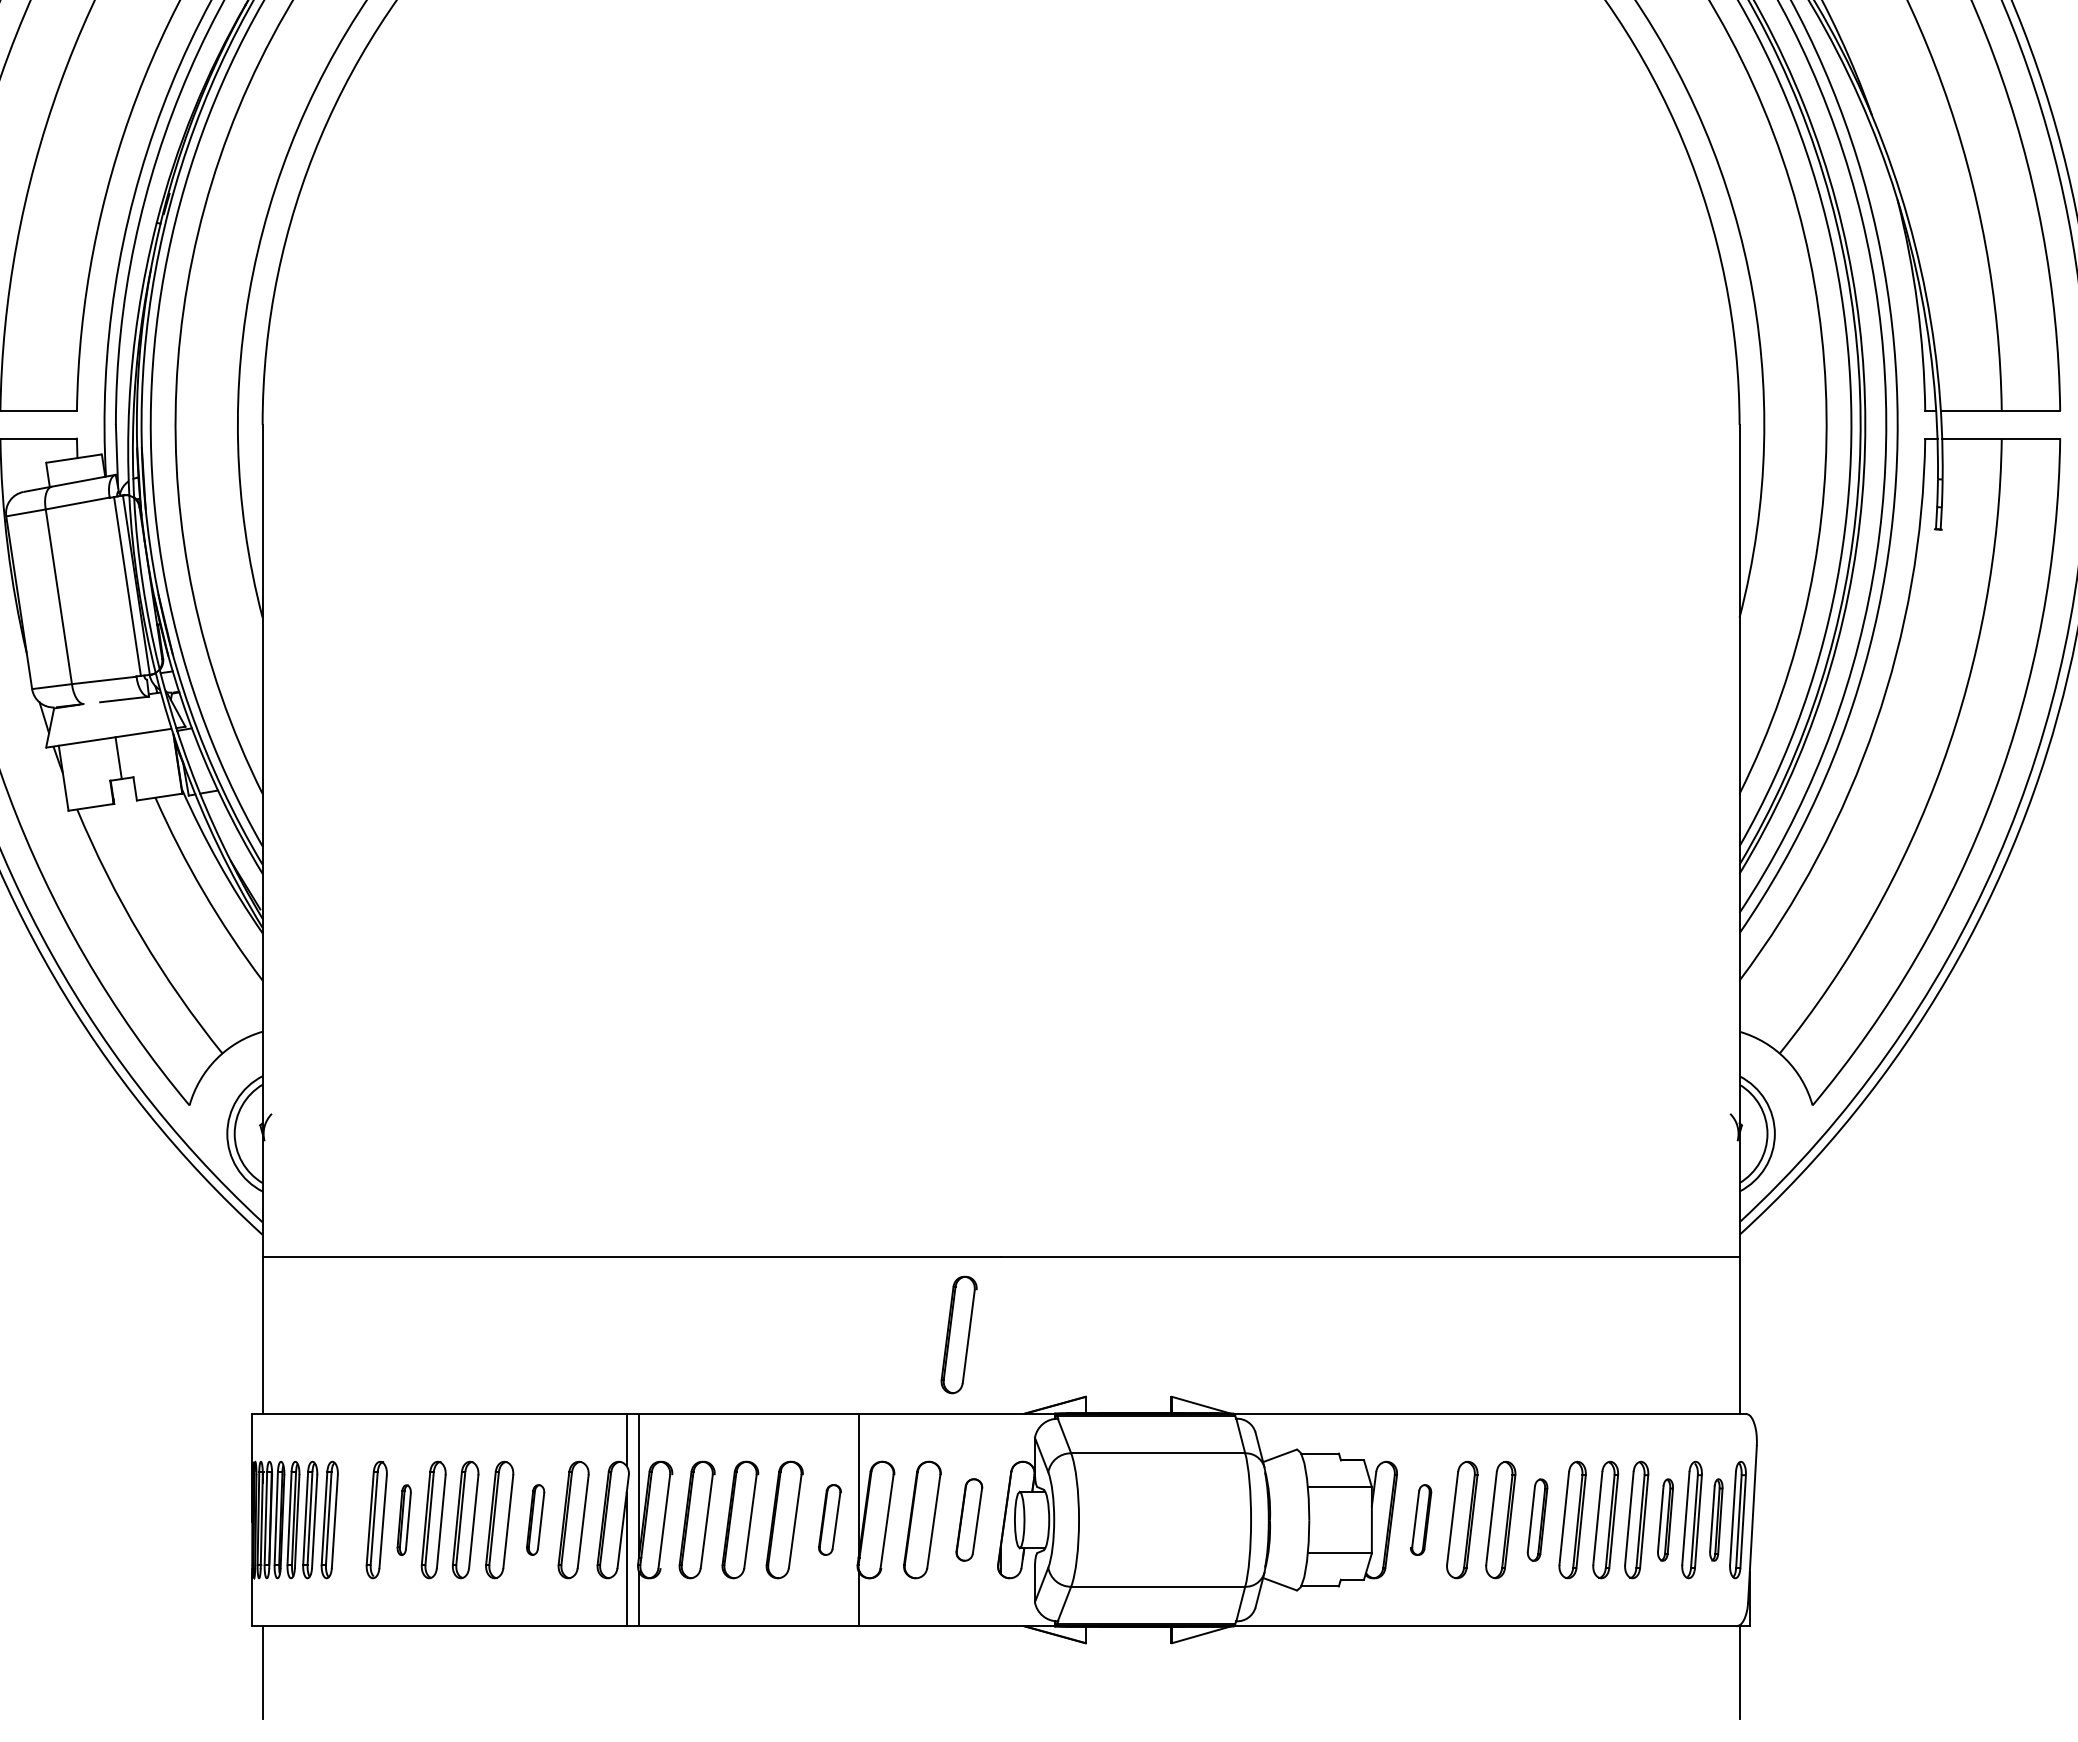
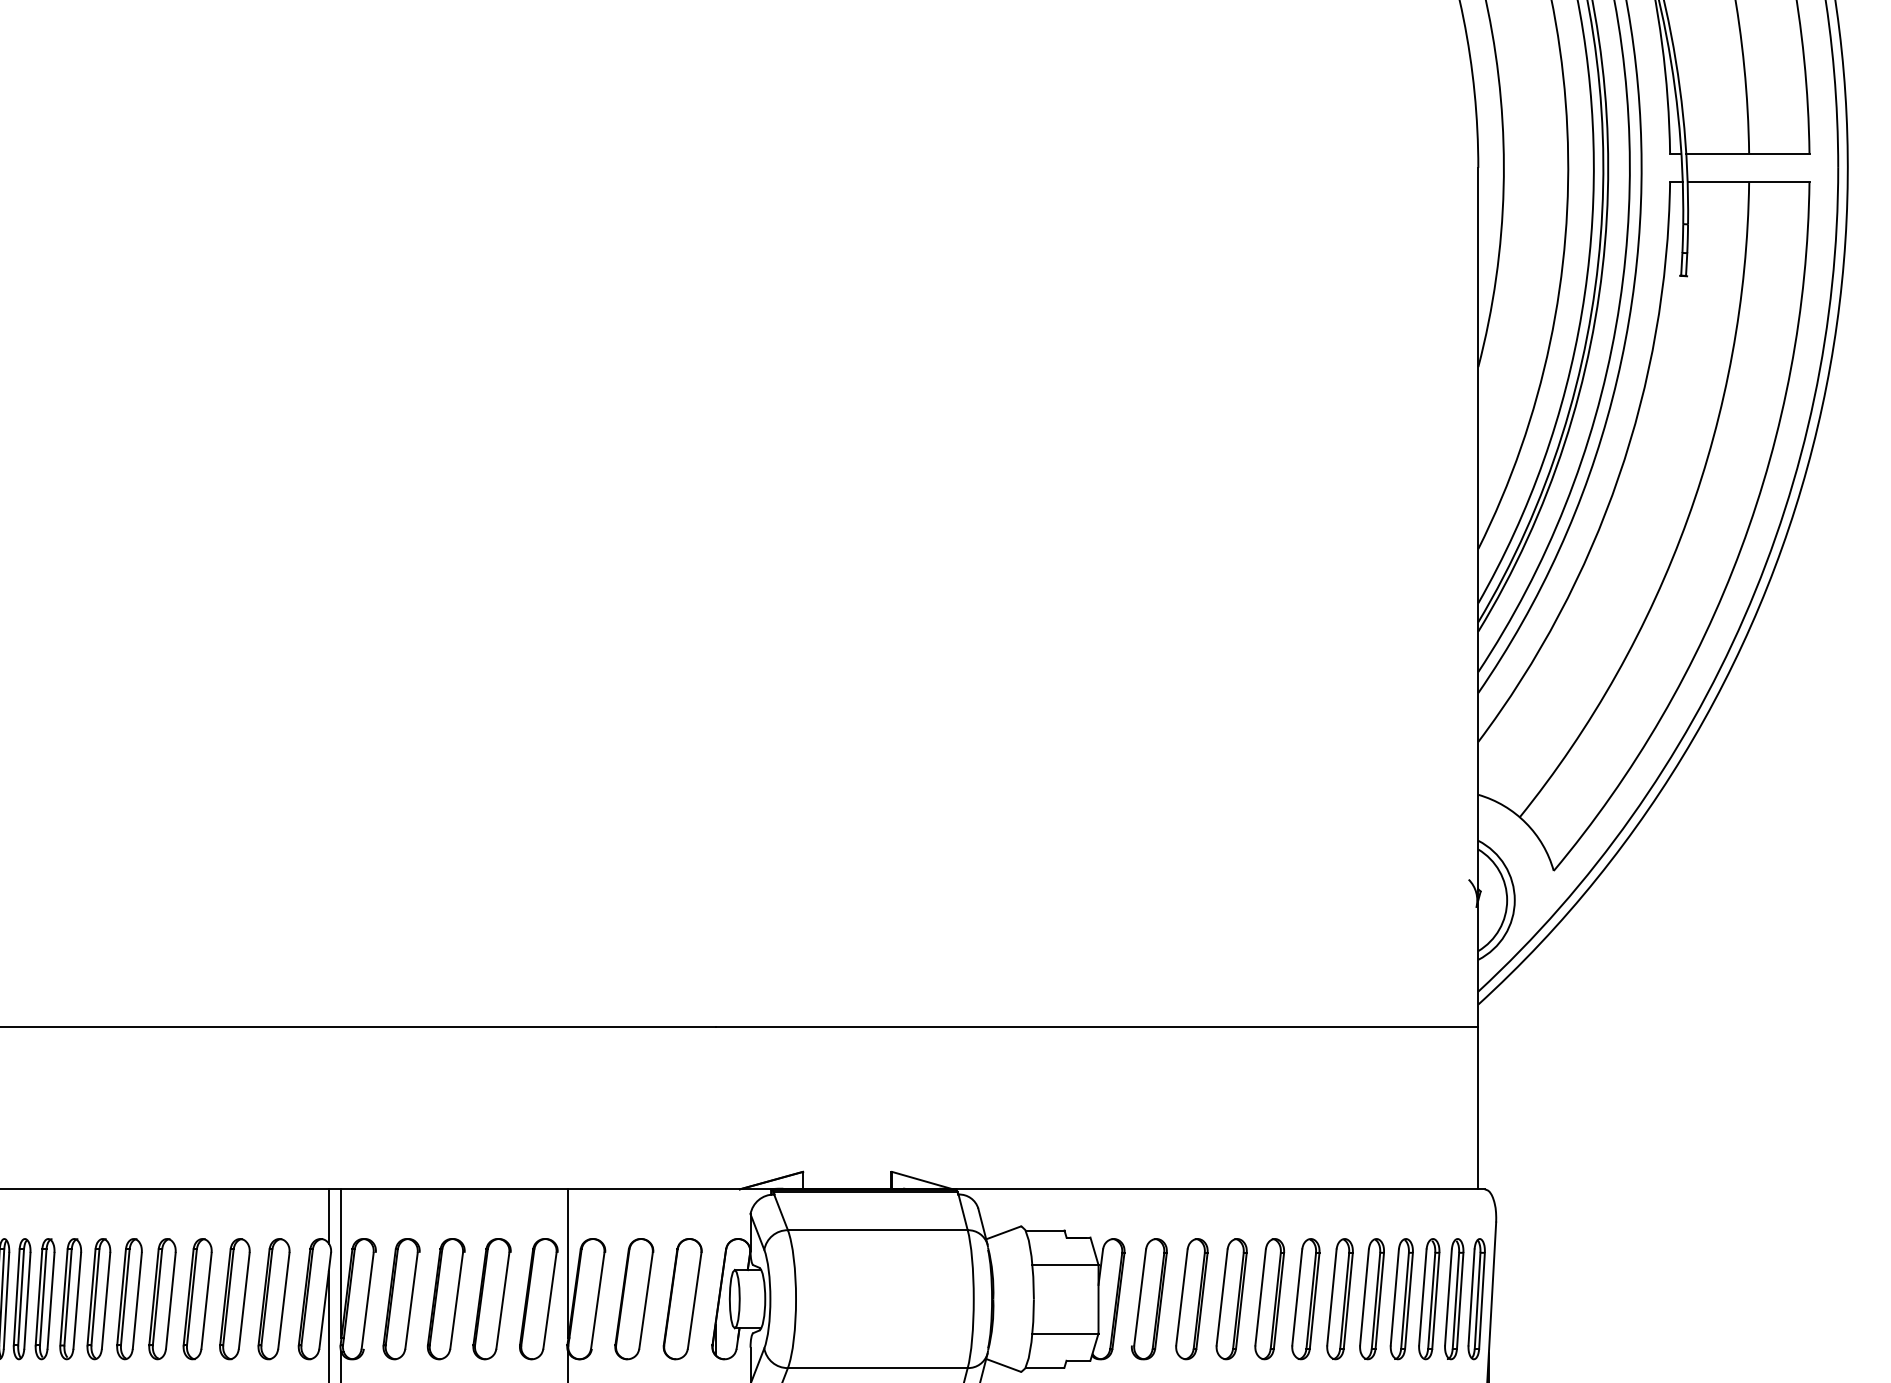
part: (958, 1334) -> (671, 1107), removed
part: (351, 1519) -> (44, 1298), added
part: (535, 1519) -> (234, 1298), size x1.67
part: (829, 1519) -> (538, 1298), size x1.67
part: (969, 1519) -> (682, 1298), size x1.43
part: (1420, 1519) -> (1148, 1298), size x1.67
part: (1665, 1519) -> (1401, 1298), size x1.43
part: (1716, 1519) -> (1454, 1298), size x1.43
part: (404, 1520) -> (99, 1299), size x1.67
part: (1537, 1520) -> (1269, 1299), size x1.43

